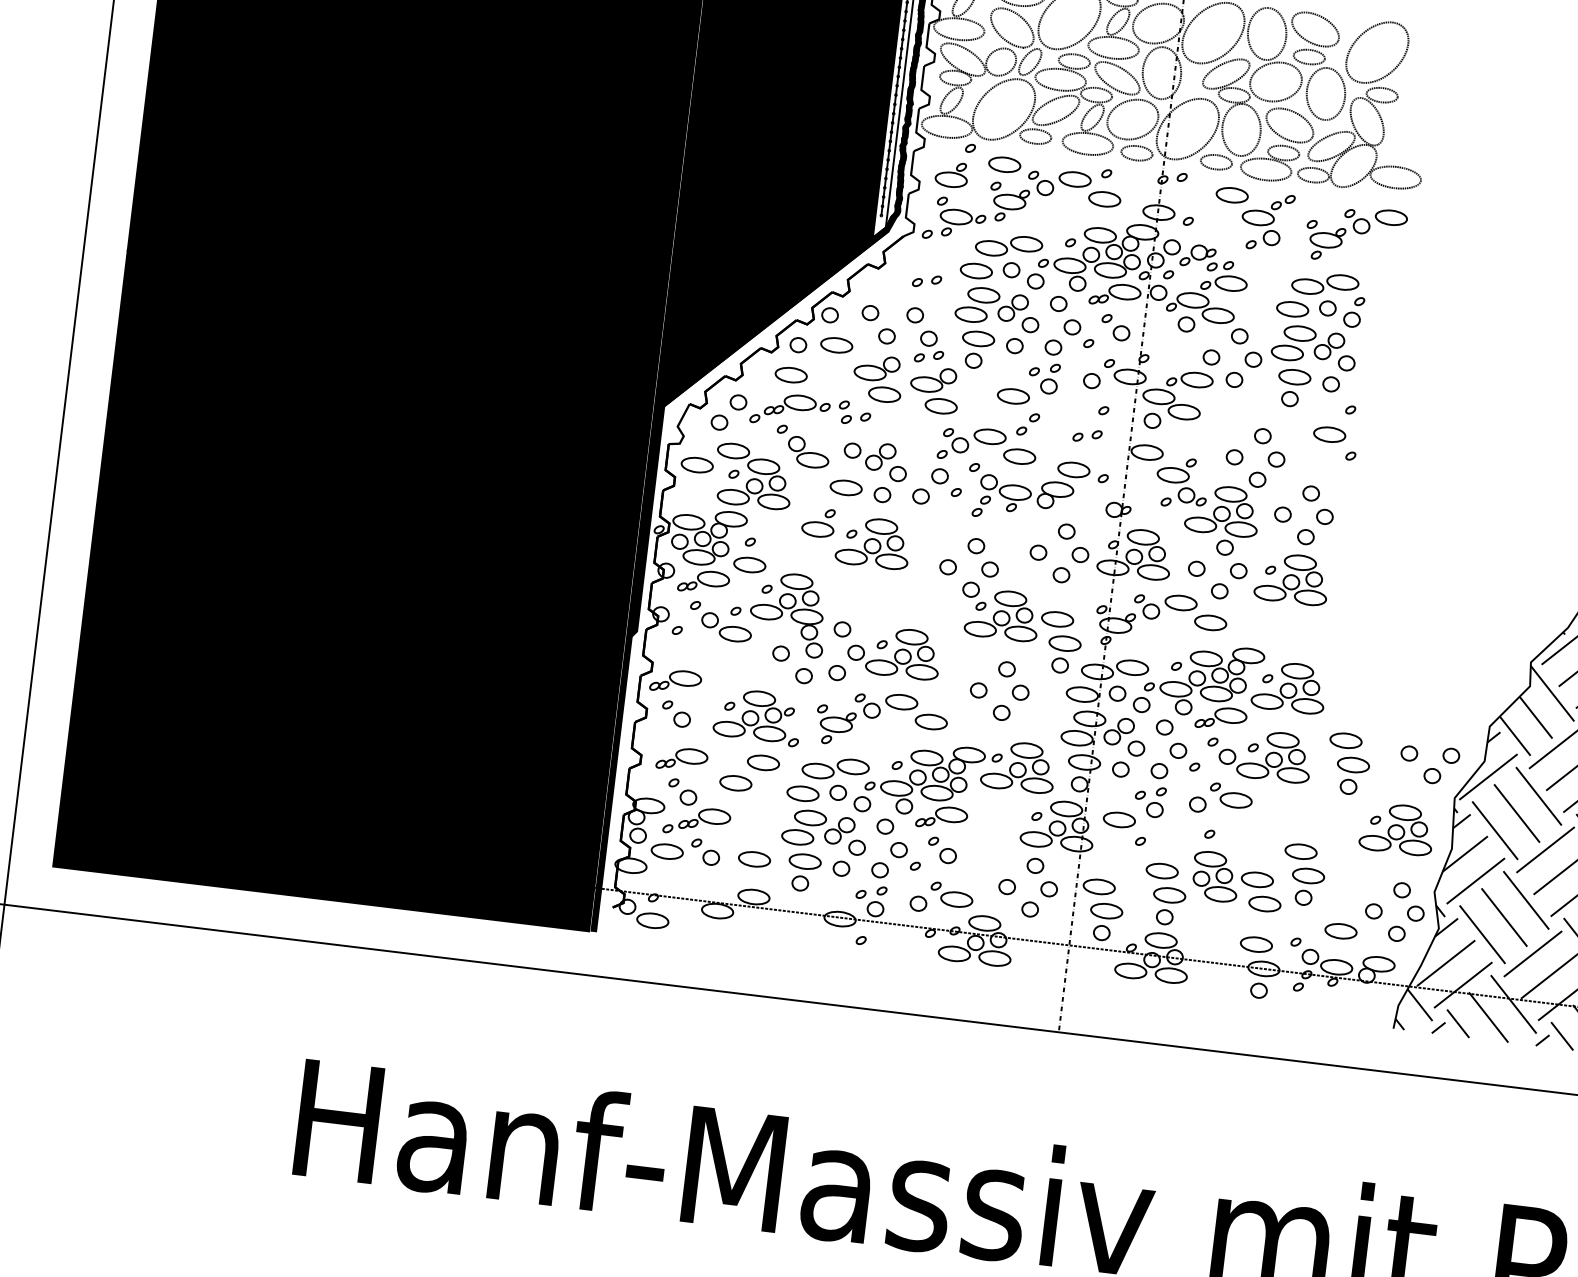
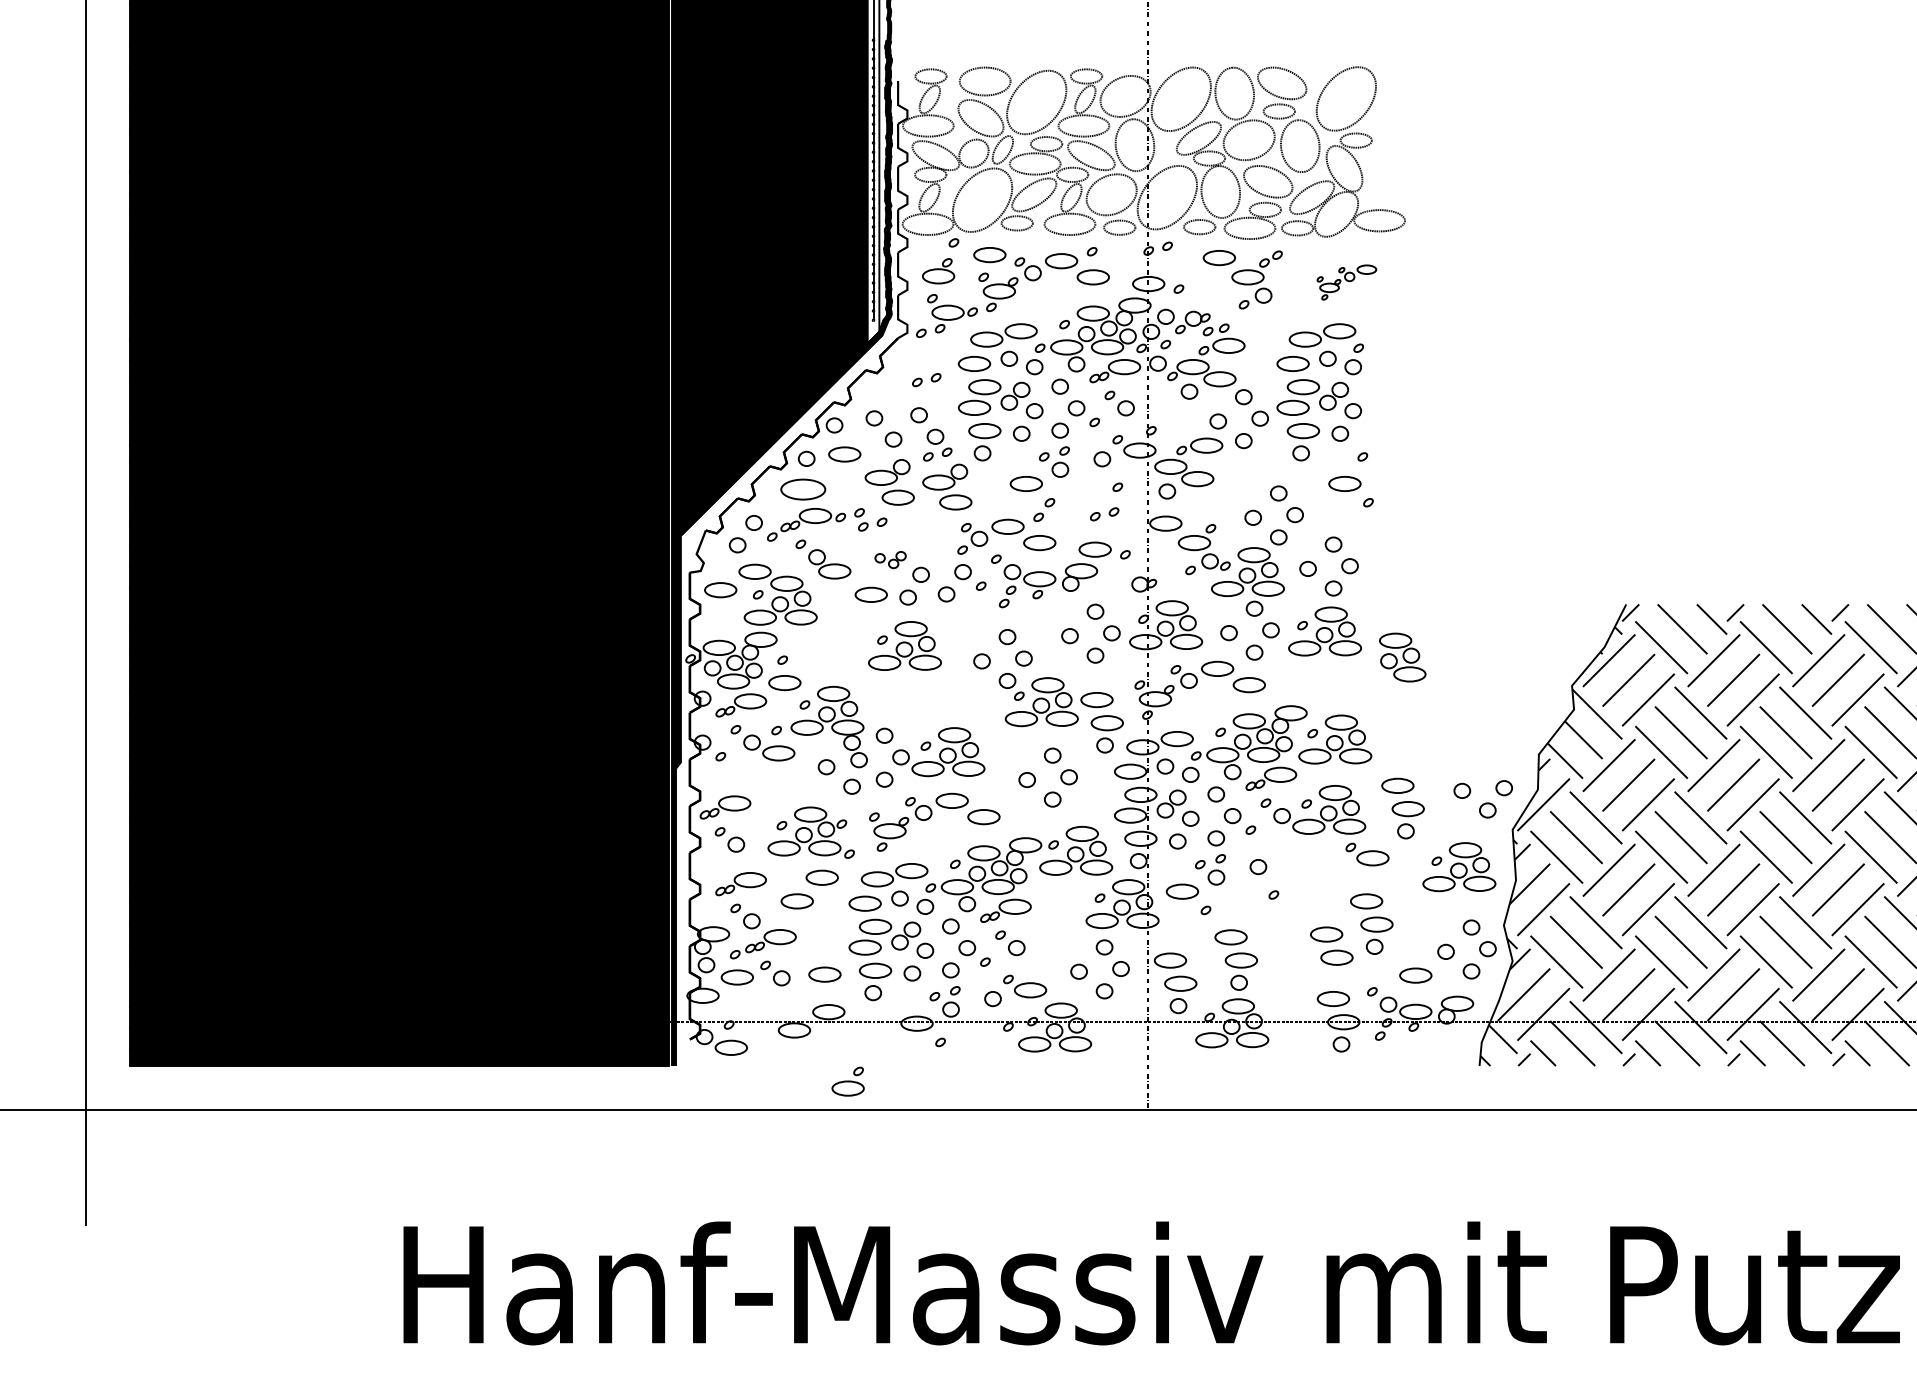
part: (1355, 234) -> (1346, 282), size x0.6
part: (790, 375) -> (802, 489), size x1.4
part: (869, 455) -> (890, 559), size x0.6
part: (818, 522) -> (847, 1081), moved
part: (1231, 796) -> (1367, 854), moved
part: (1215, 876) -> (1402, 657), moved

